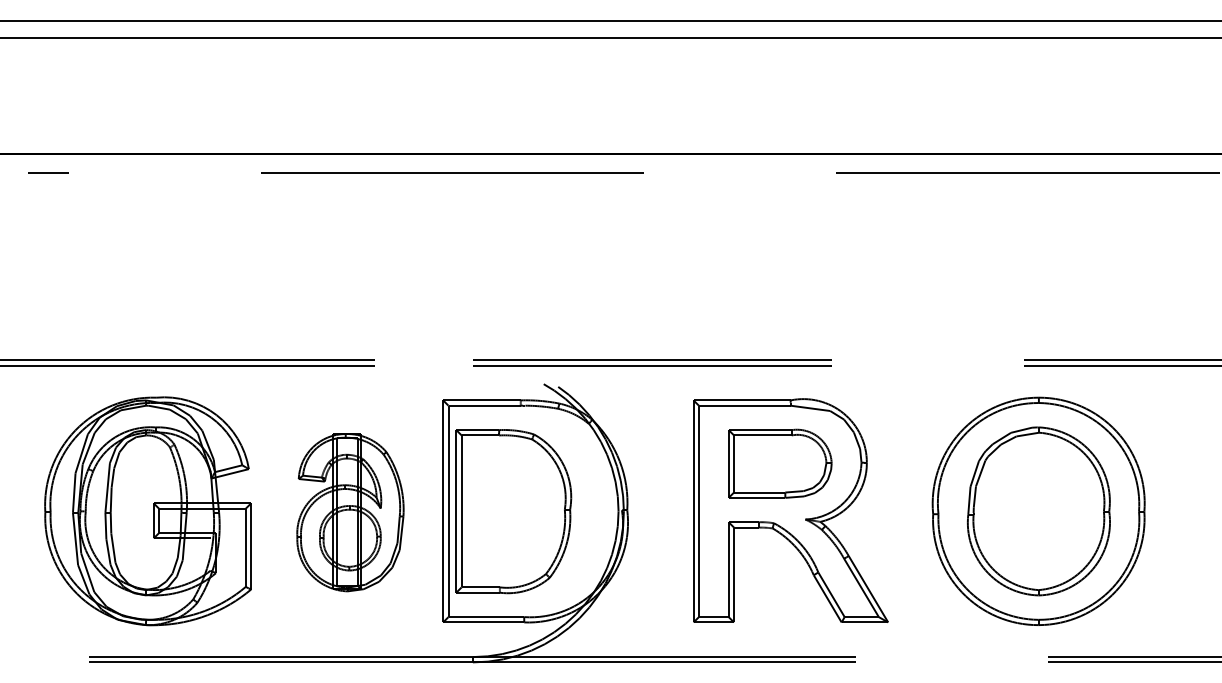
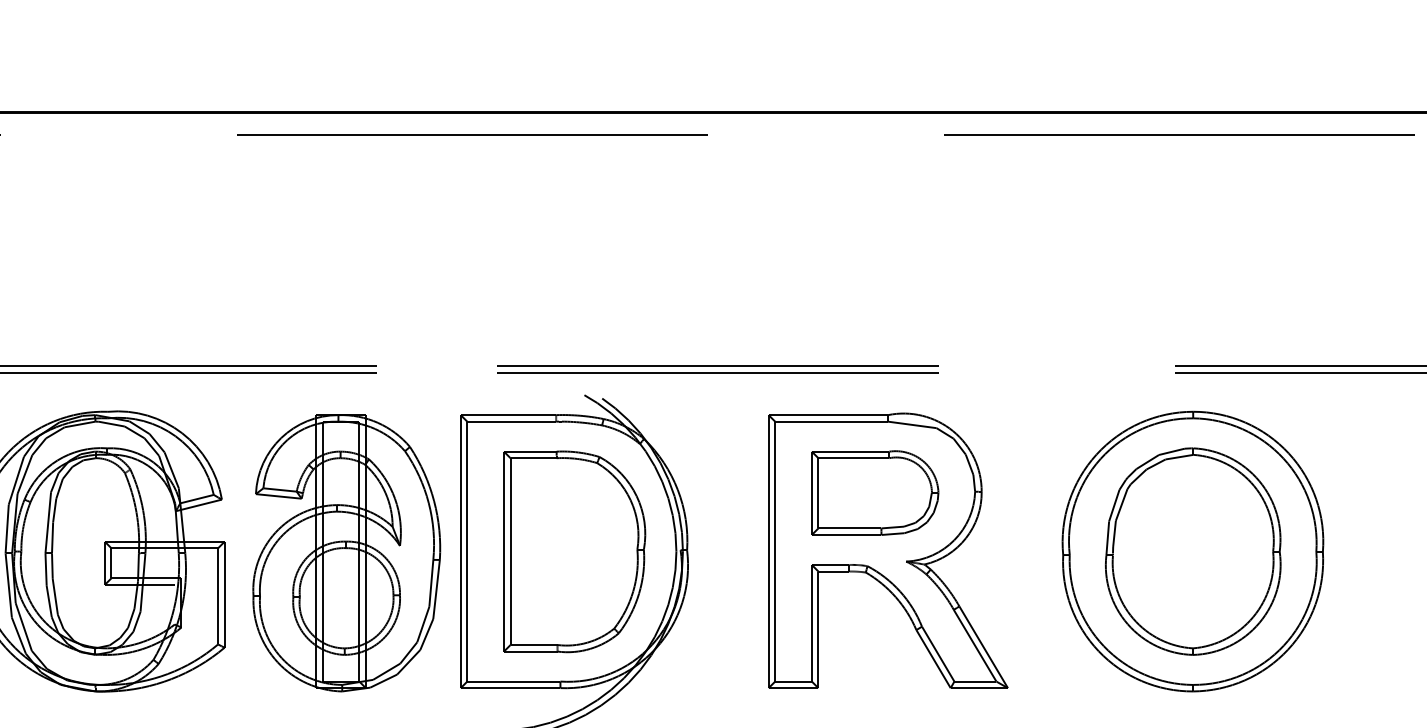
part: (513, 511) -> (574, 551), moved
part: (350, 512) -> (346, 552), size x1.43

